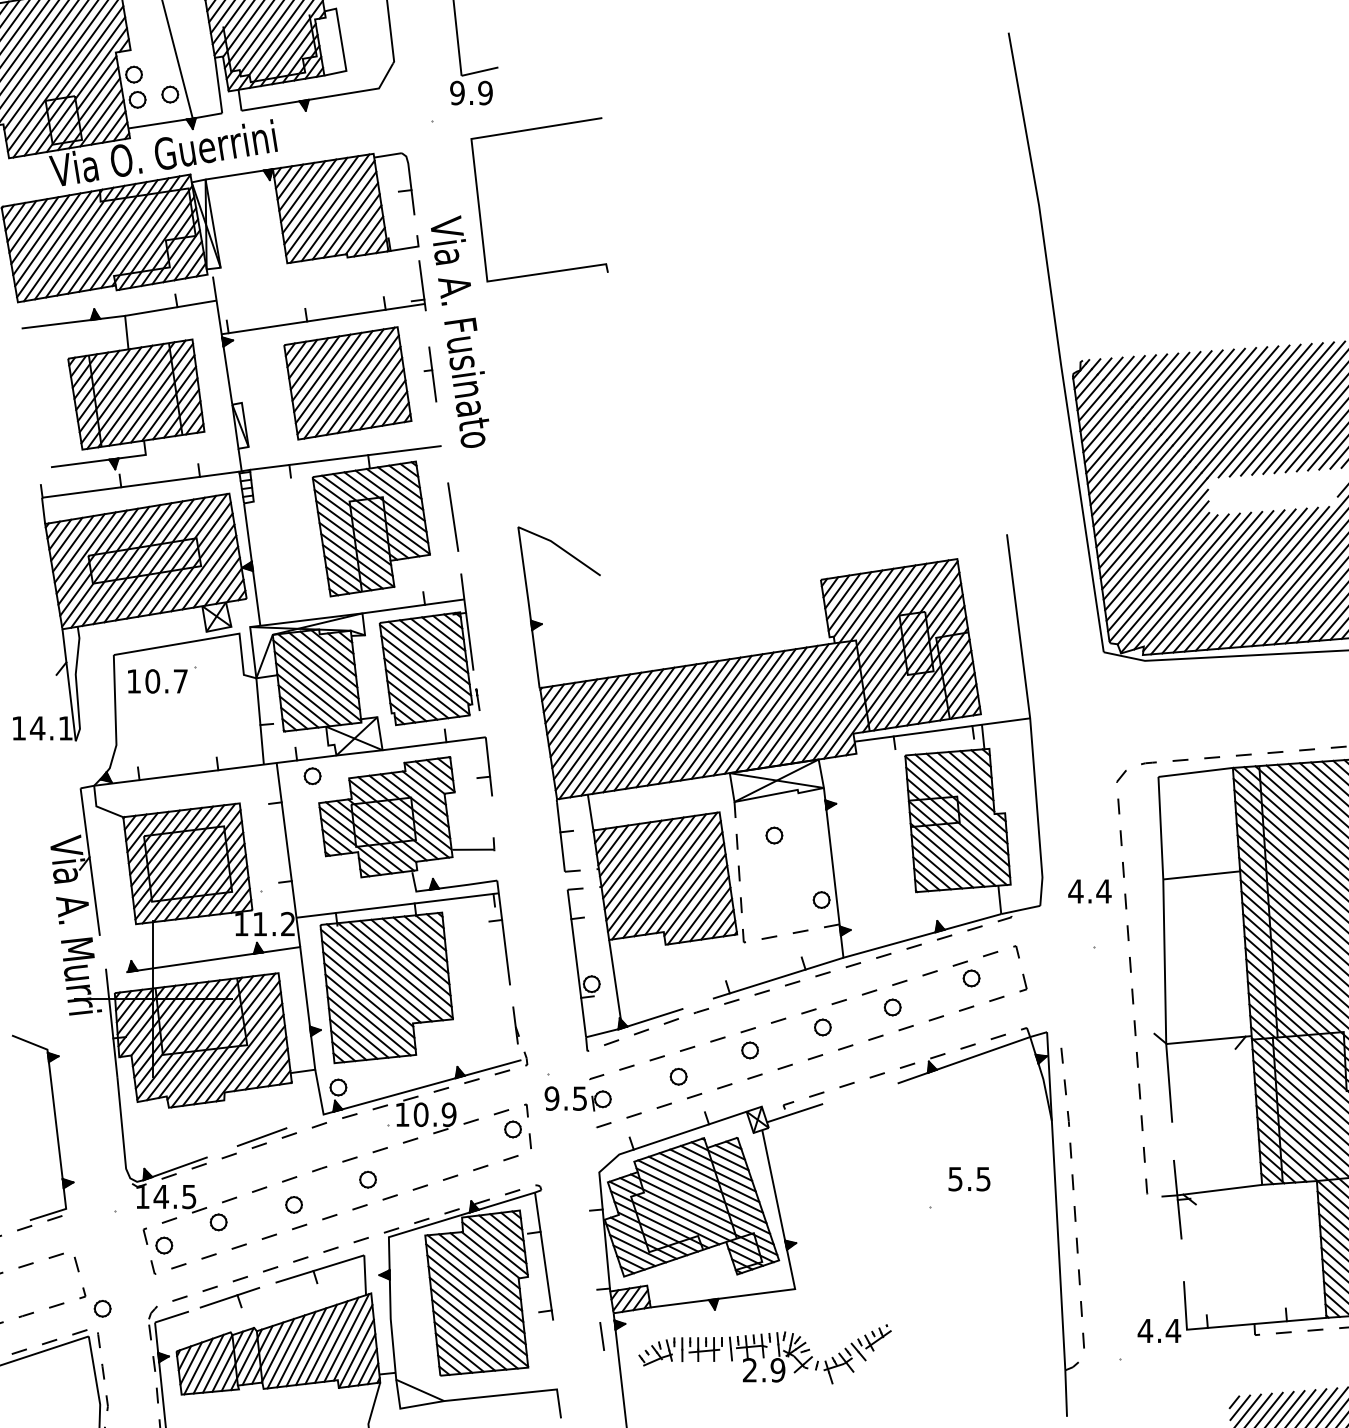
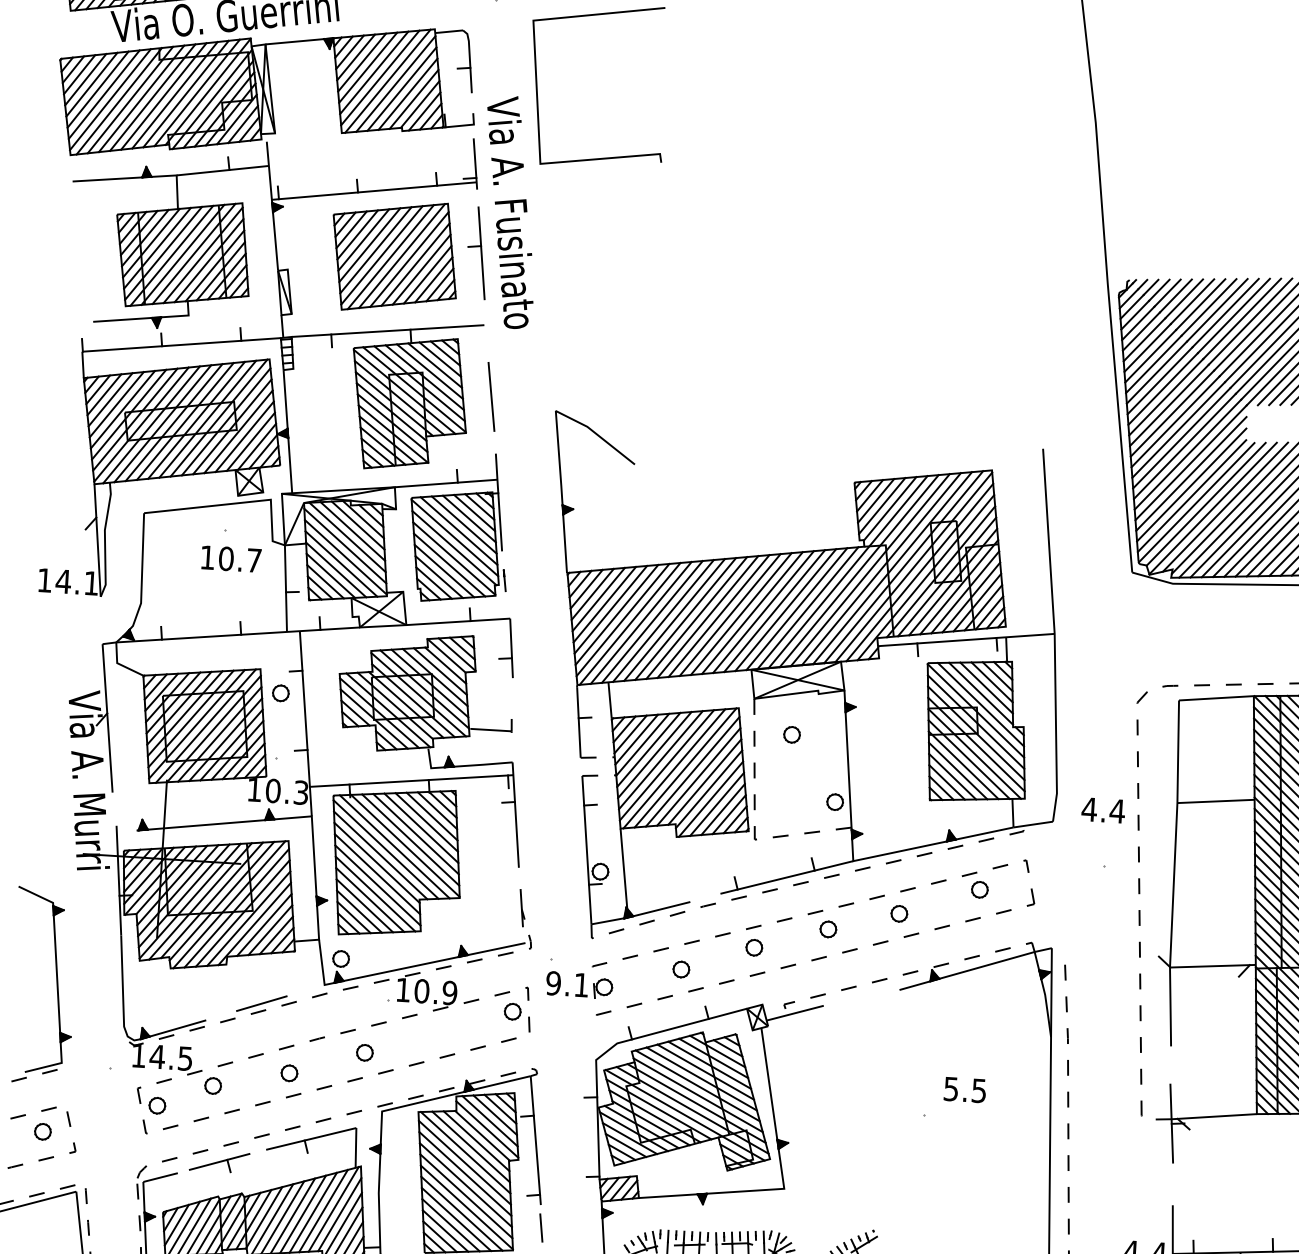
part: (430, 374) -> (477, 253), size x1.67
text: (157, 681) -> (231, 559), moved
part: (312, 776) -> (280, 693), moved
text: (273, 923) -> (286, 791), 11.2 -> 10.3
text: (579, 1098) -> (581, 985), 9.5 -> 9.1
part: (102, 1308) -> (42, 1131), moved
line: (601, 1336) -> (540, 1227), moved

